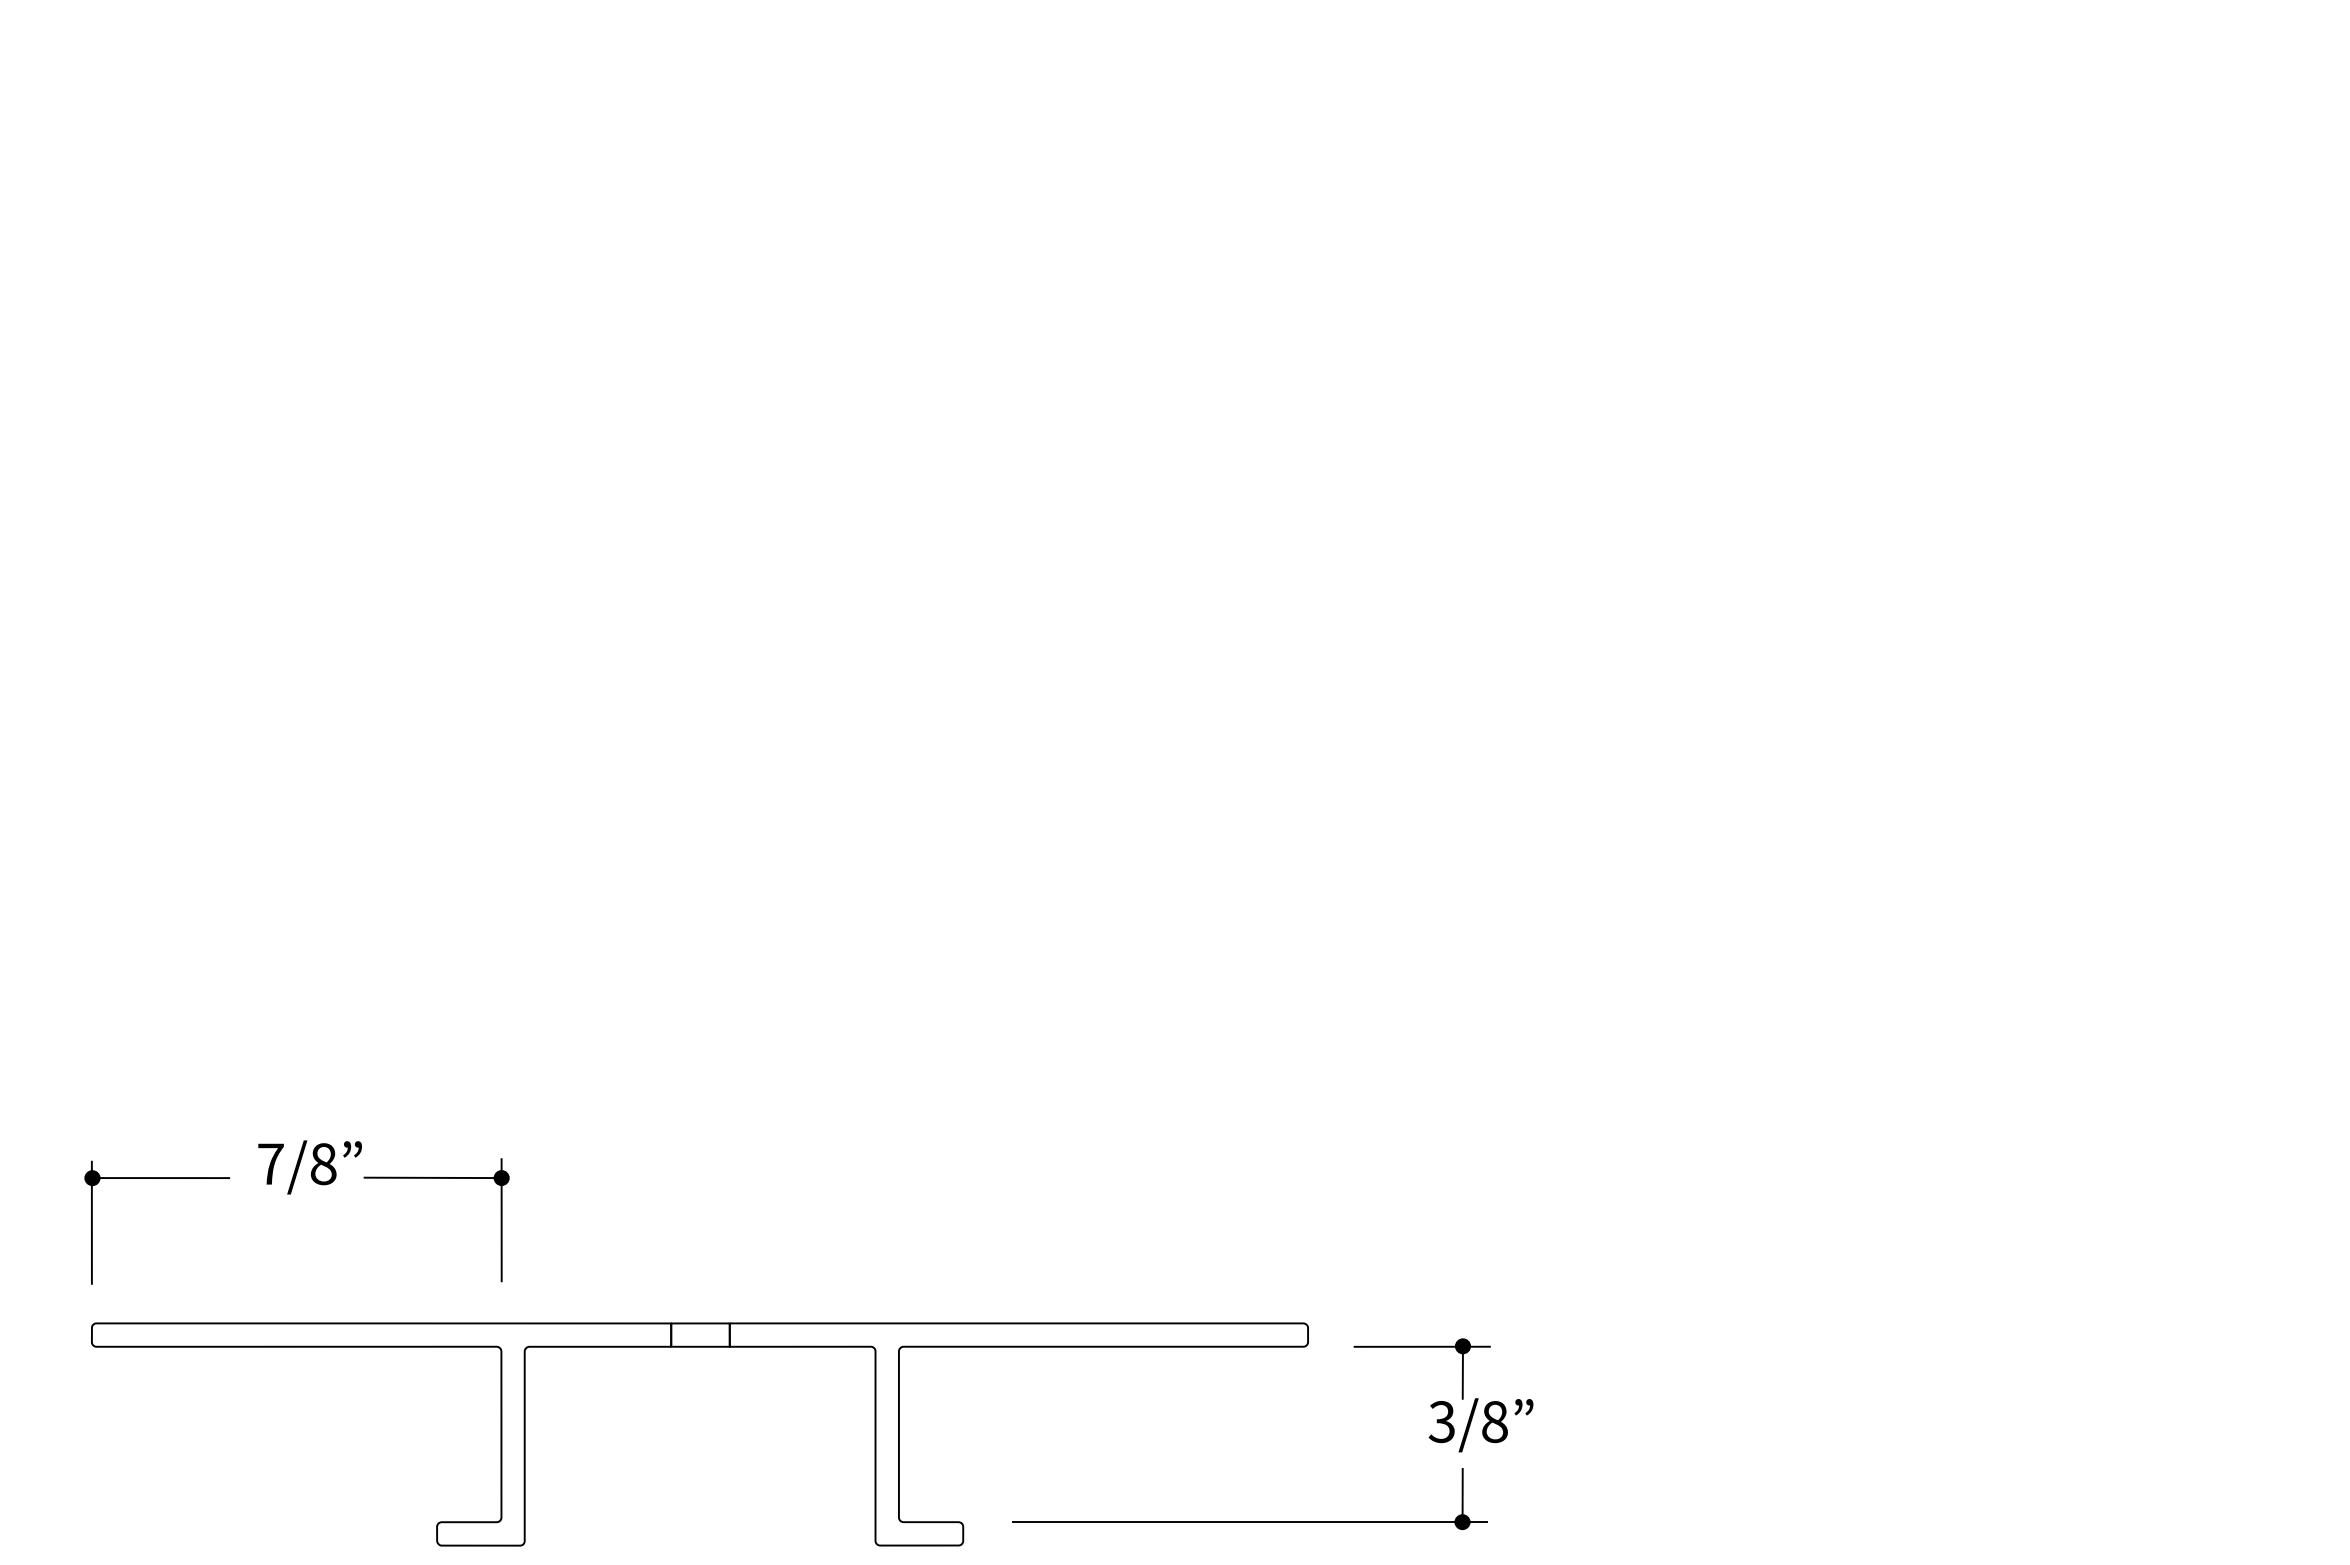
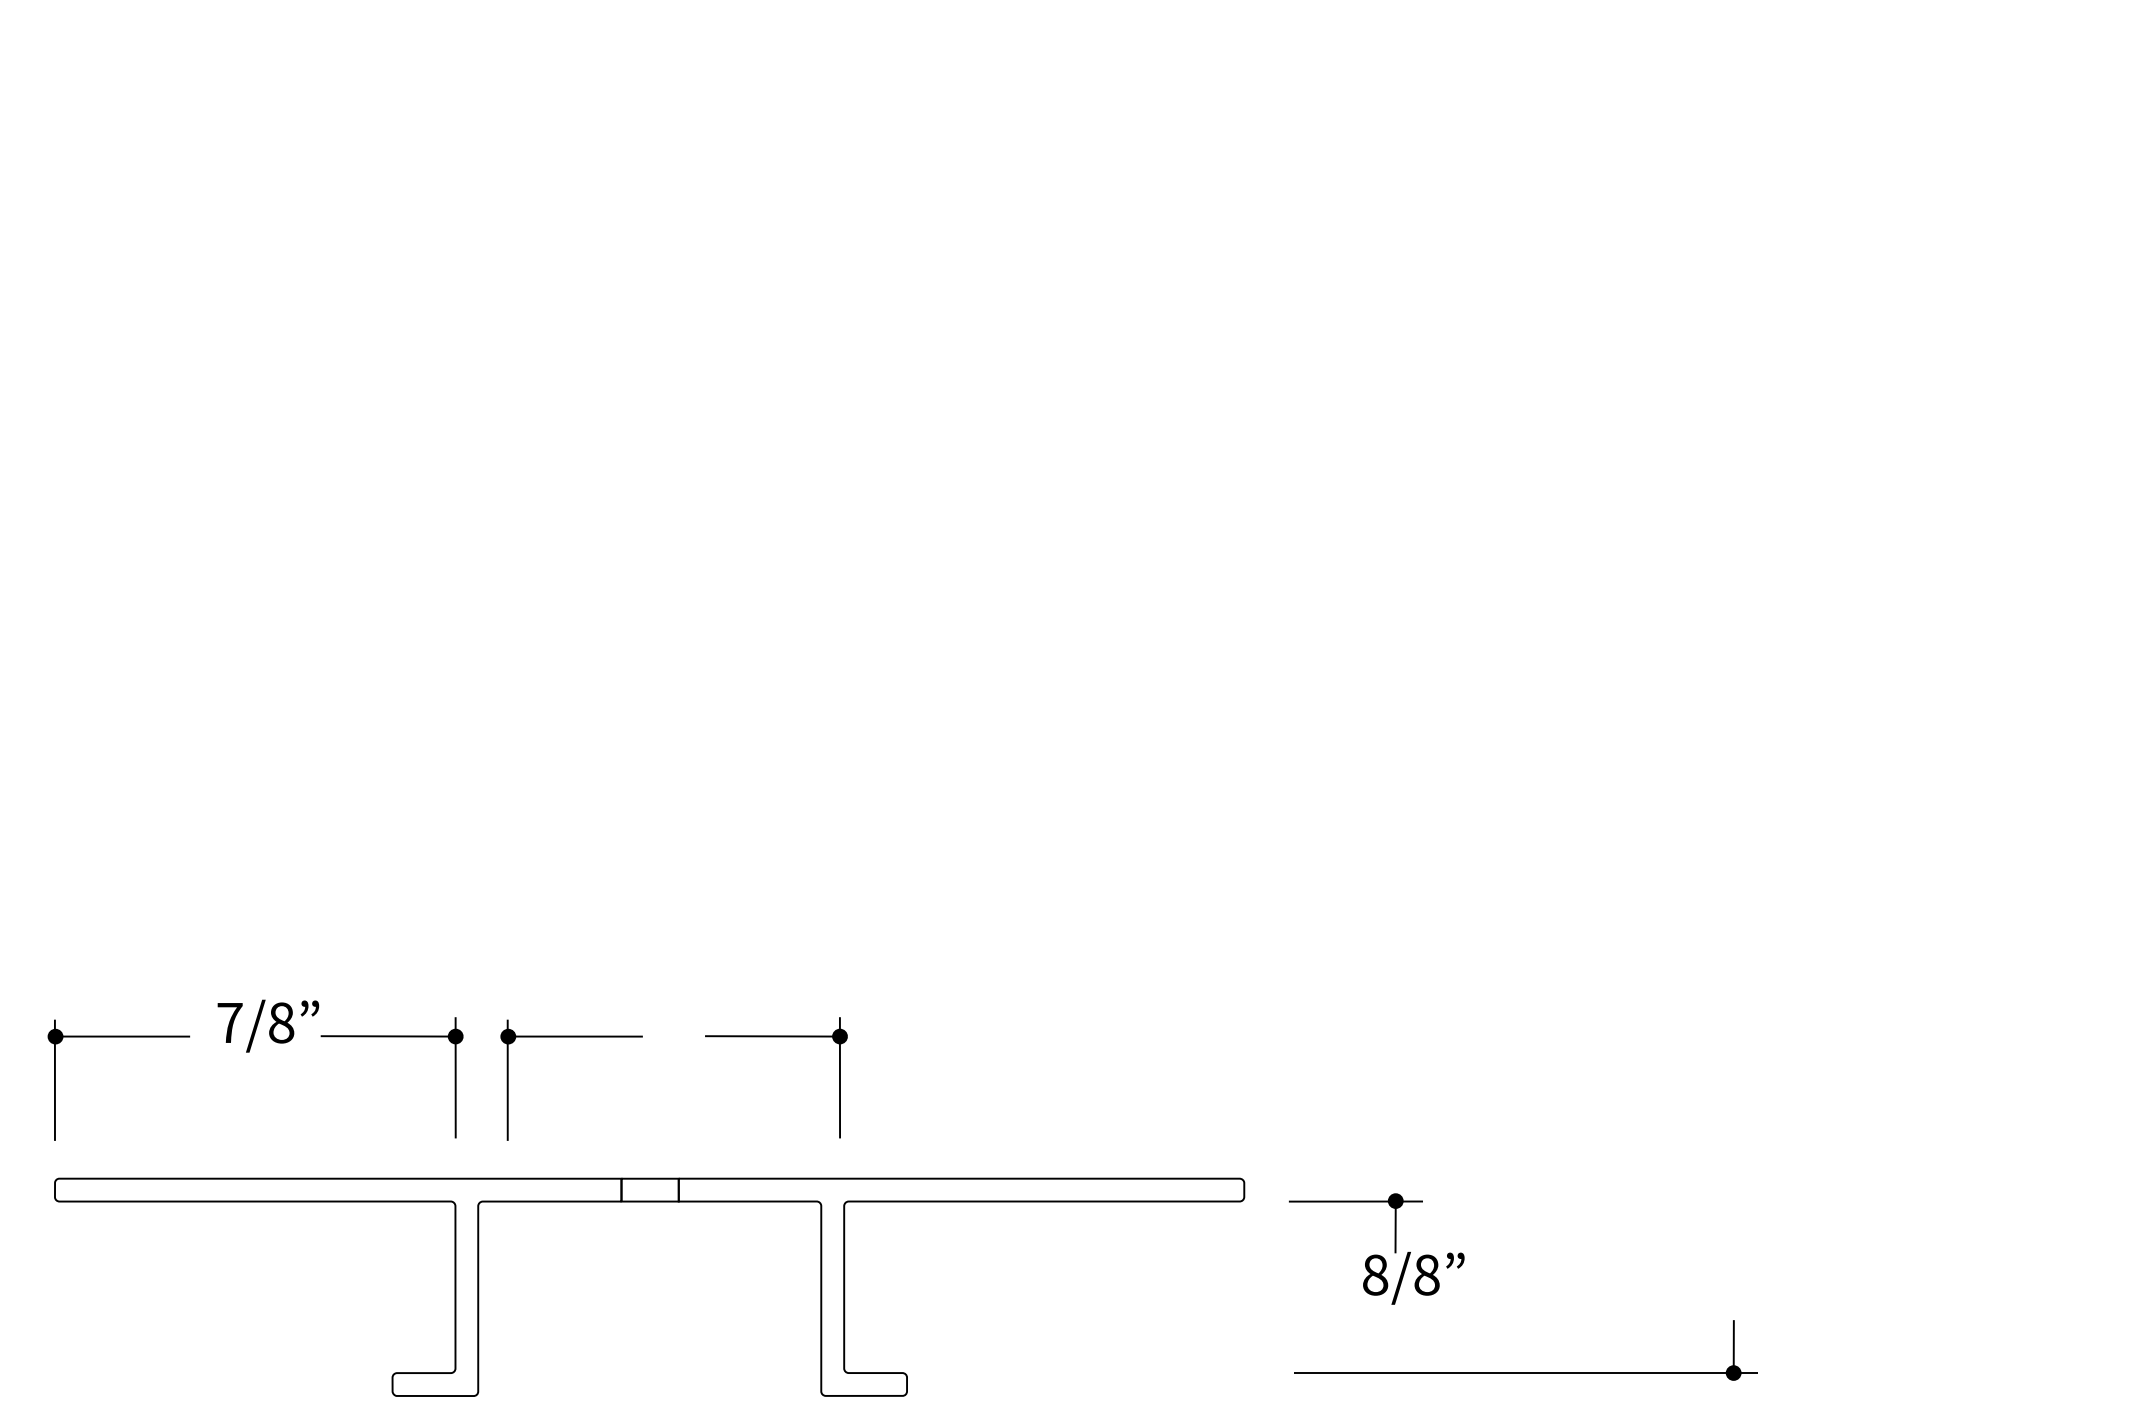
part: (619, 1178) -> (570, 1036), added
part: (829, 1178) -> (776, 1036), added
text: (1441, 1421) -> (1374, 1274), 3/8 -> 8/8
part: (1249, 1521) -> (1525, 1372), moved

